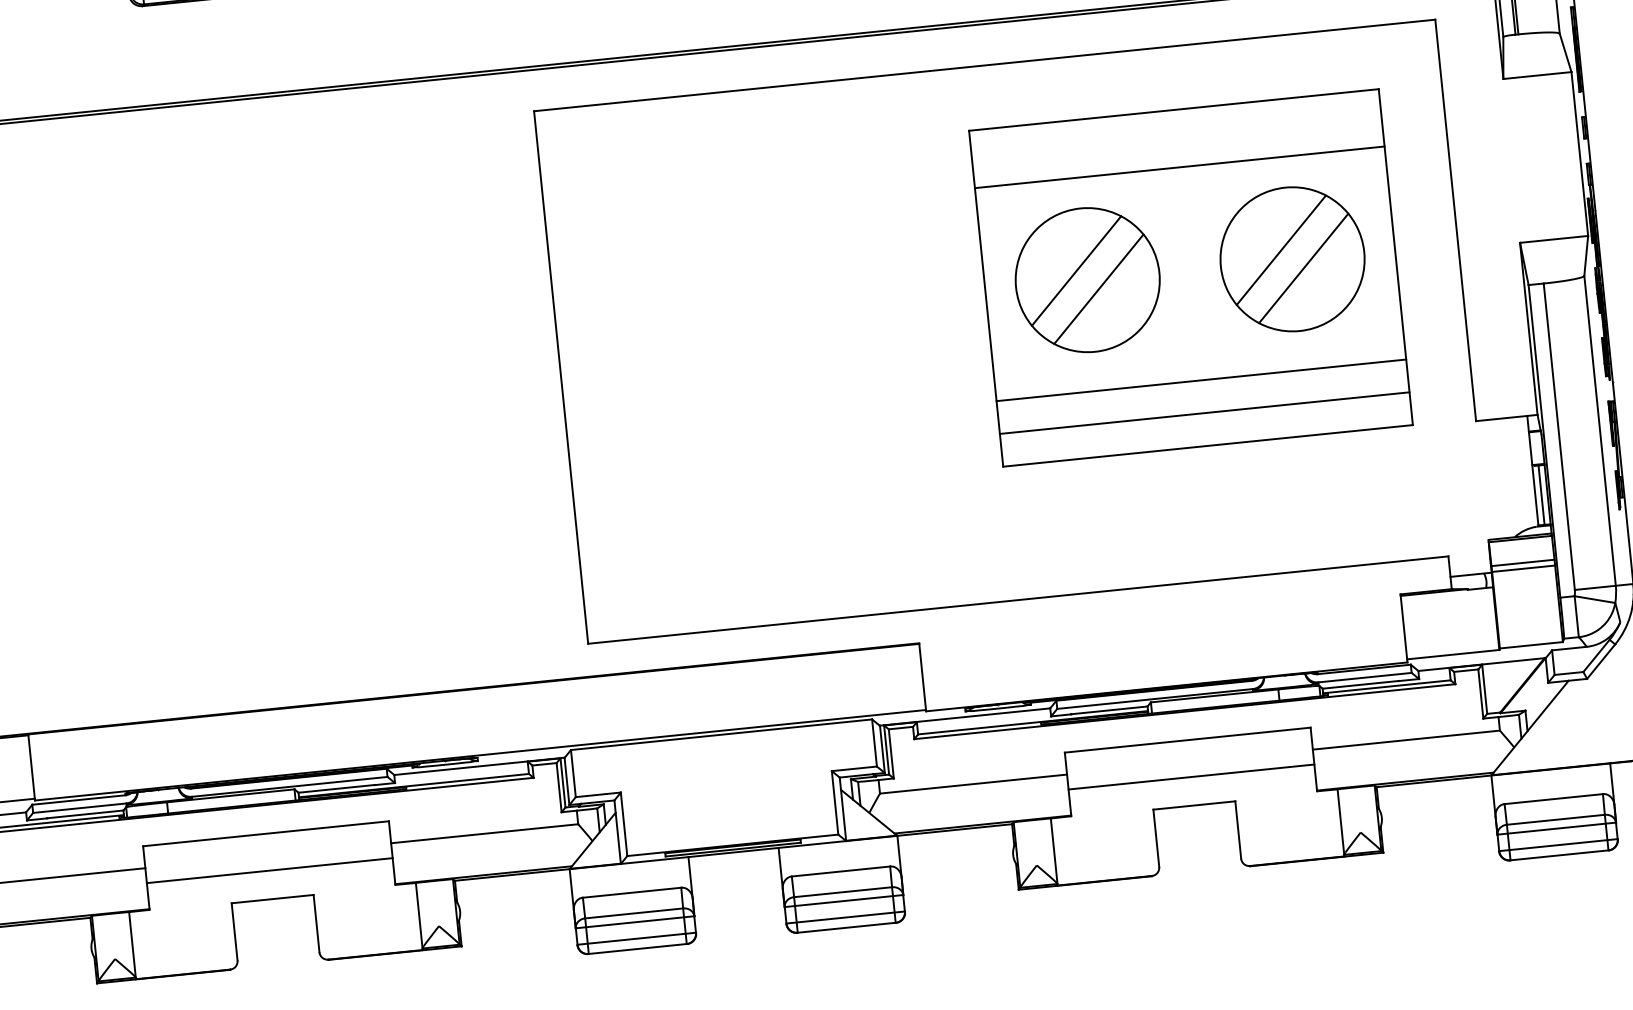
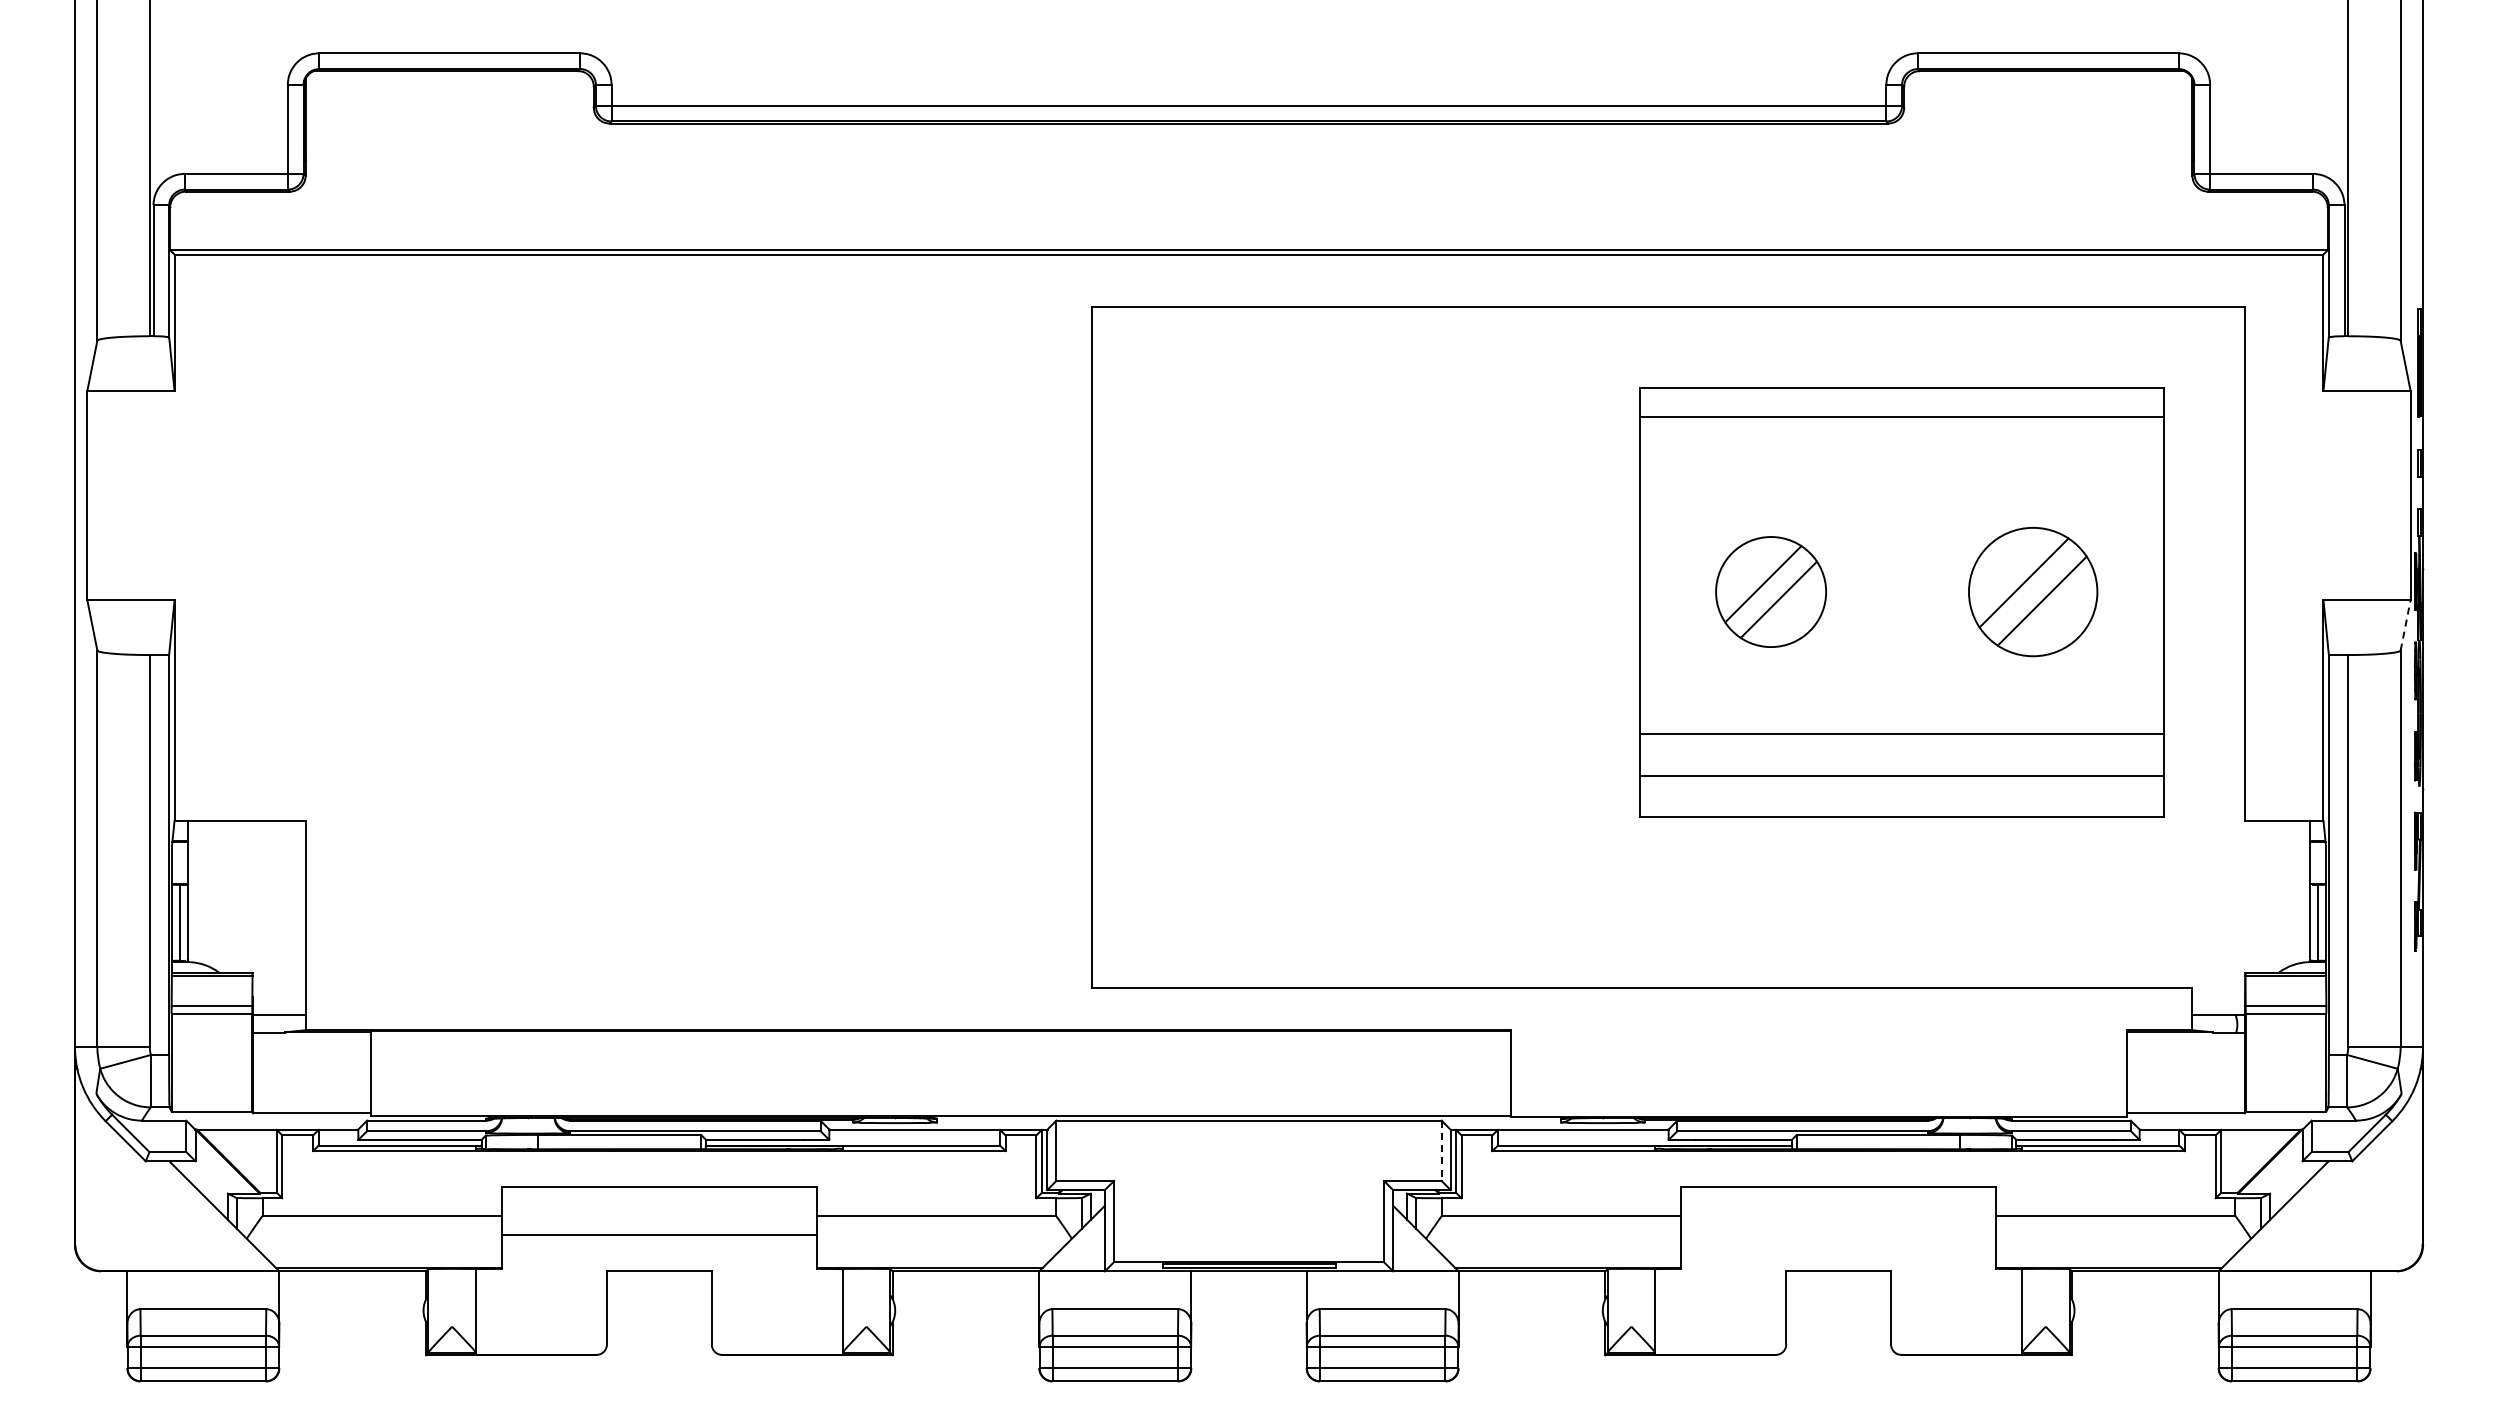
line: (1180, 167) -> (1902, 417), moved
line: (1586, 255) -> (2405, 625), solid -> dashed
part: (1291, 258) -> (2032, 591), size x0.7
part: (1087, 279) -> (1770, 591), size x0.6
line: (874, 743) -> (1441, 1151), solid -> dashed
line: (1191, 776) -> (1838, 1234), removed

